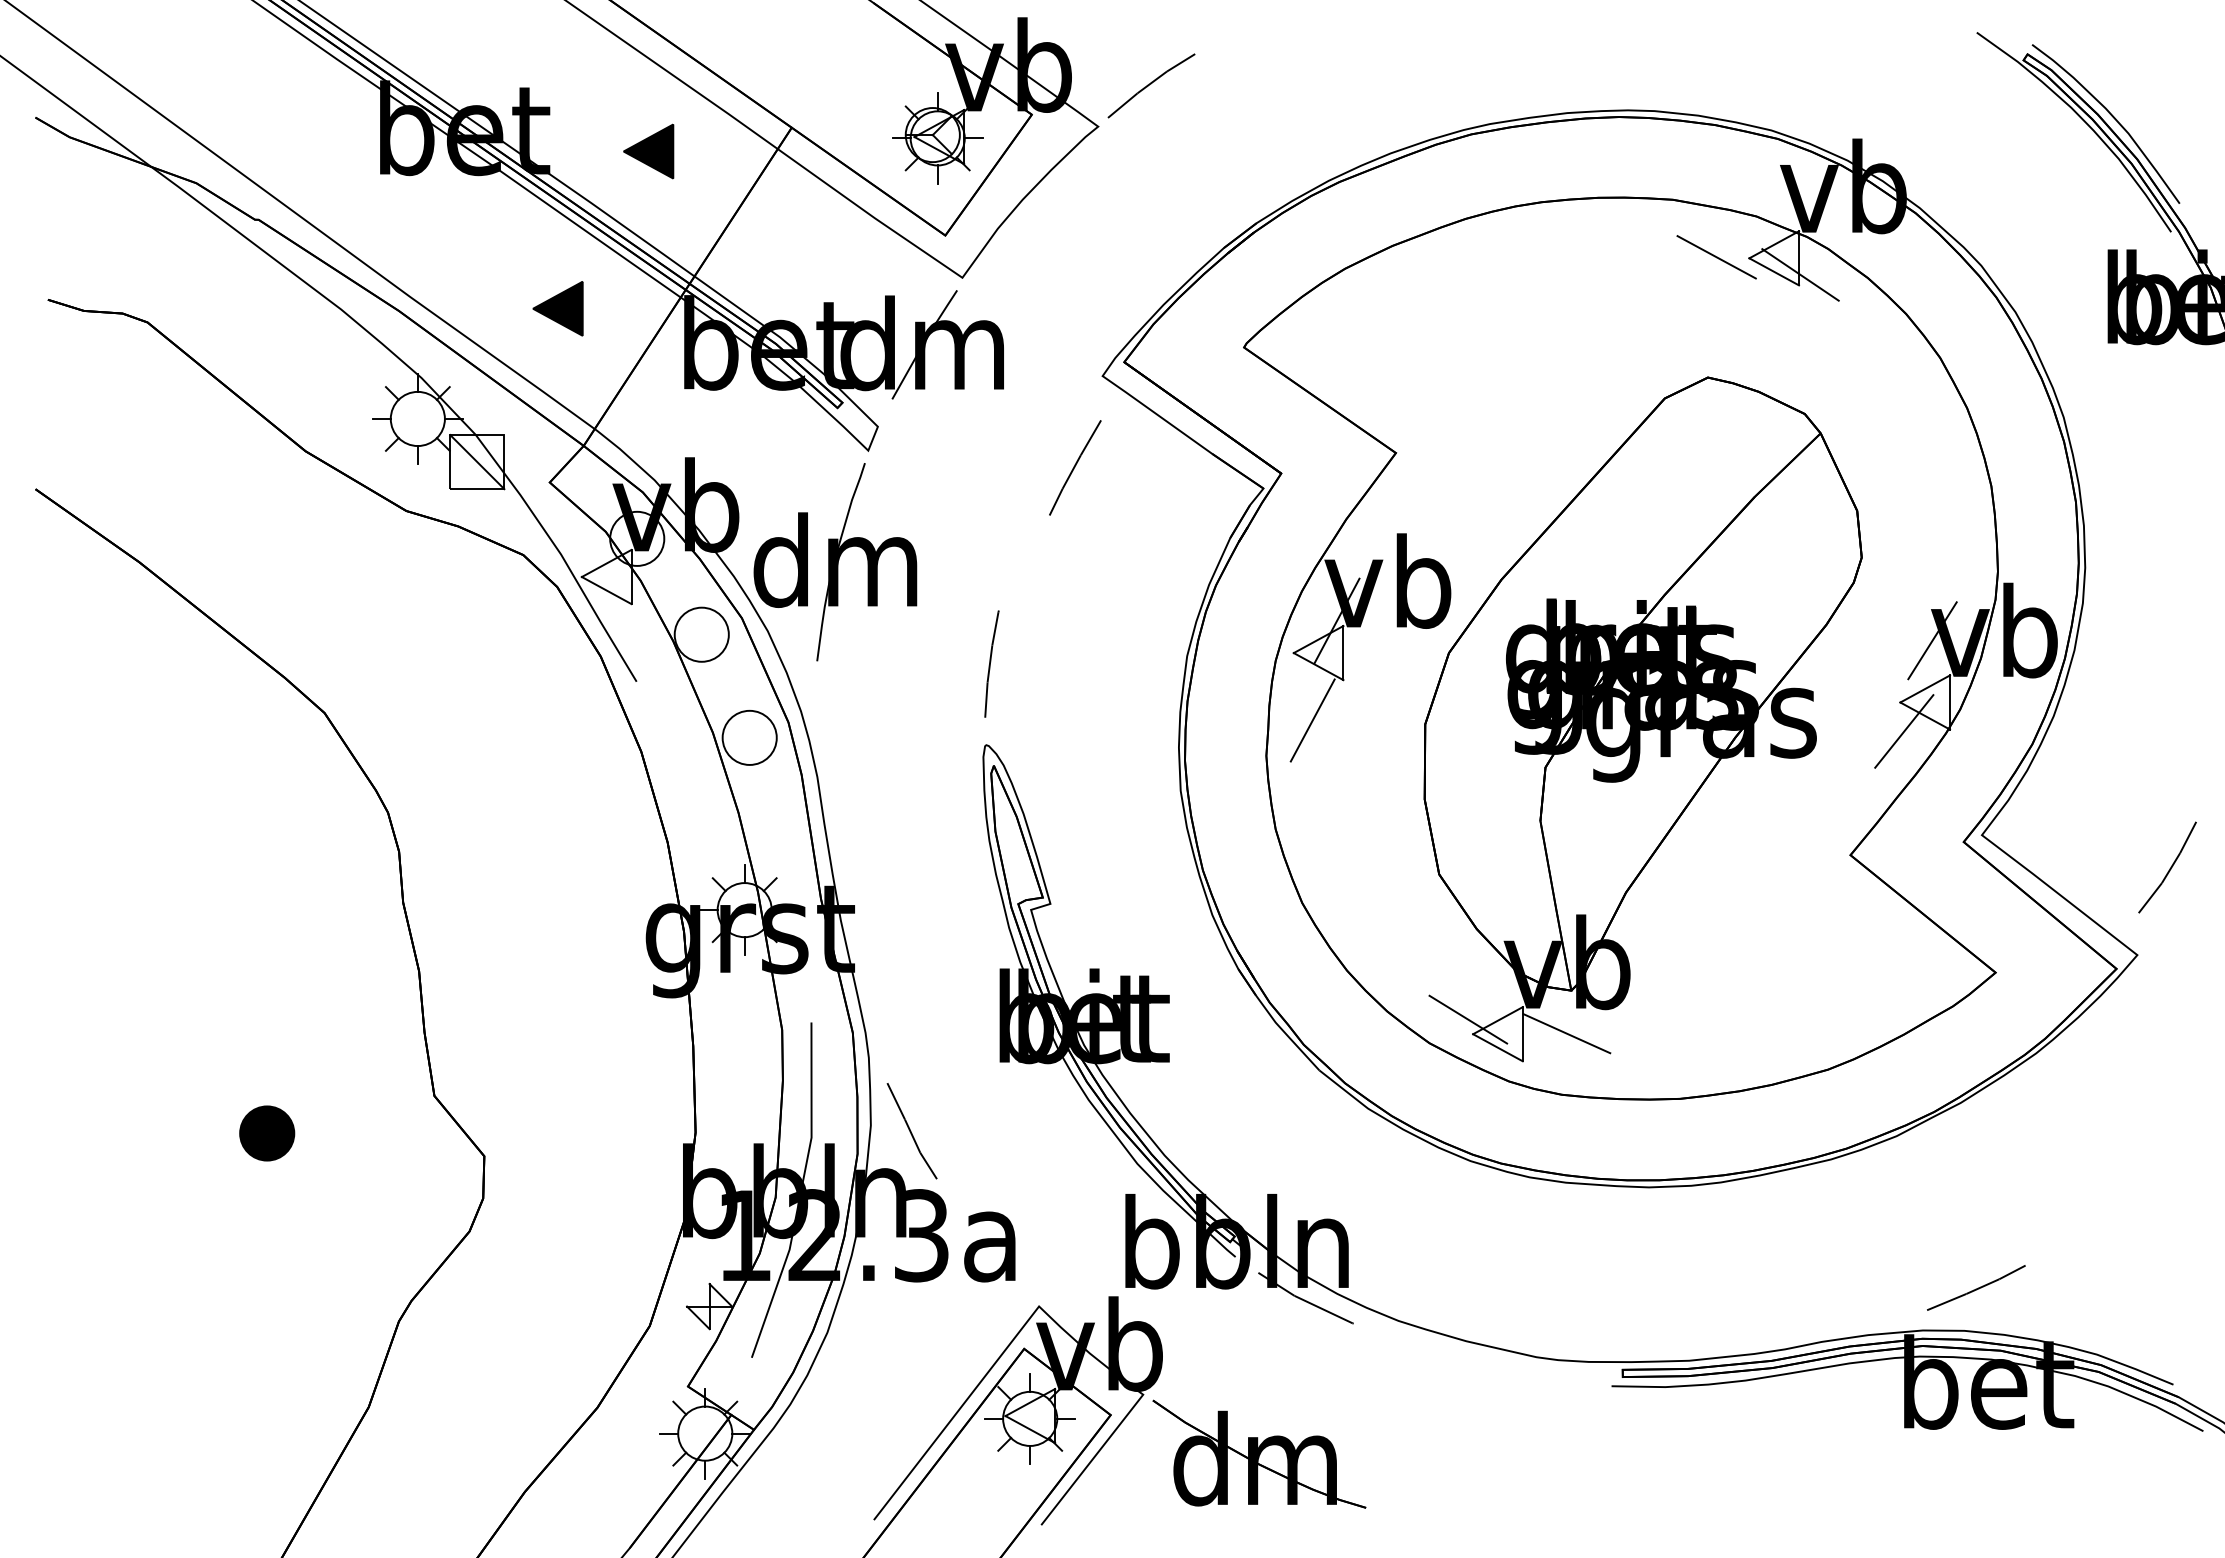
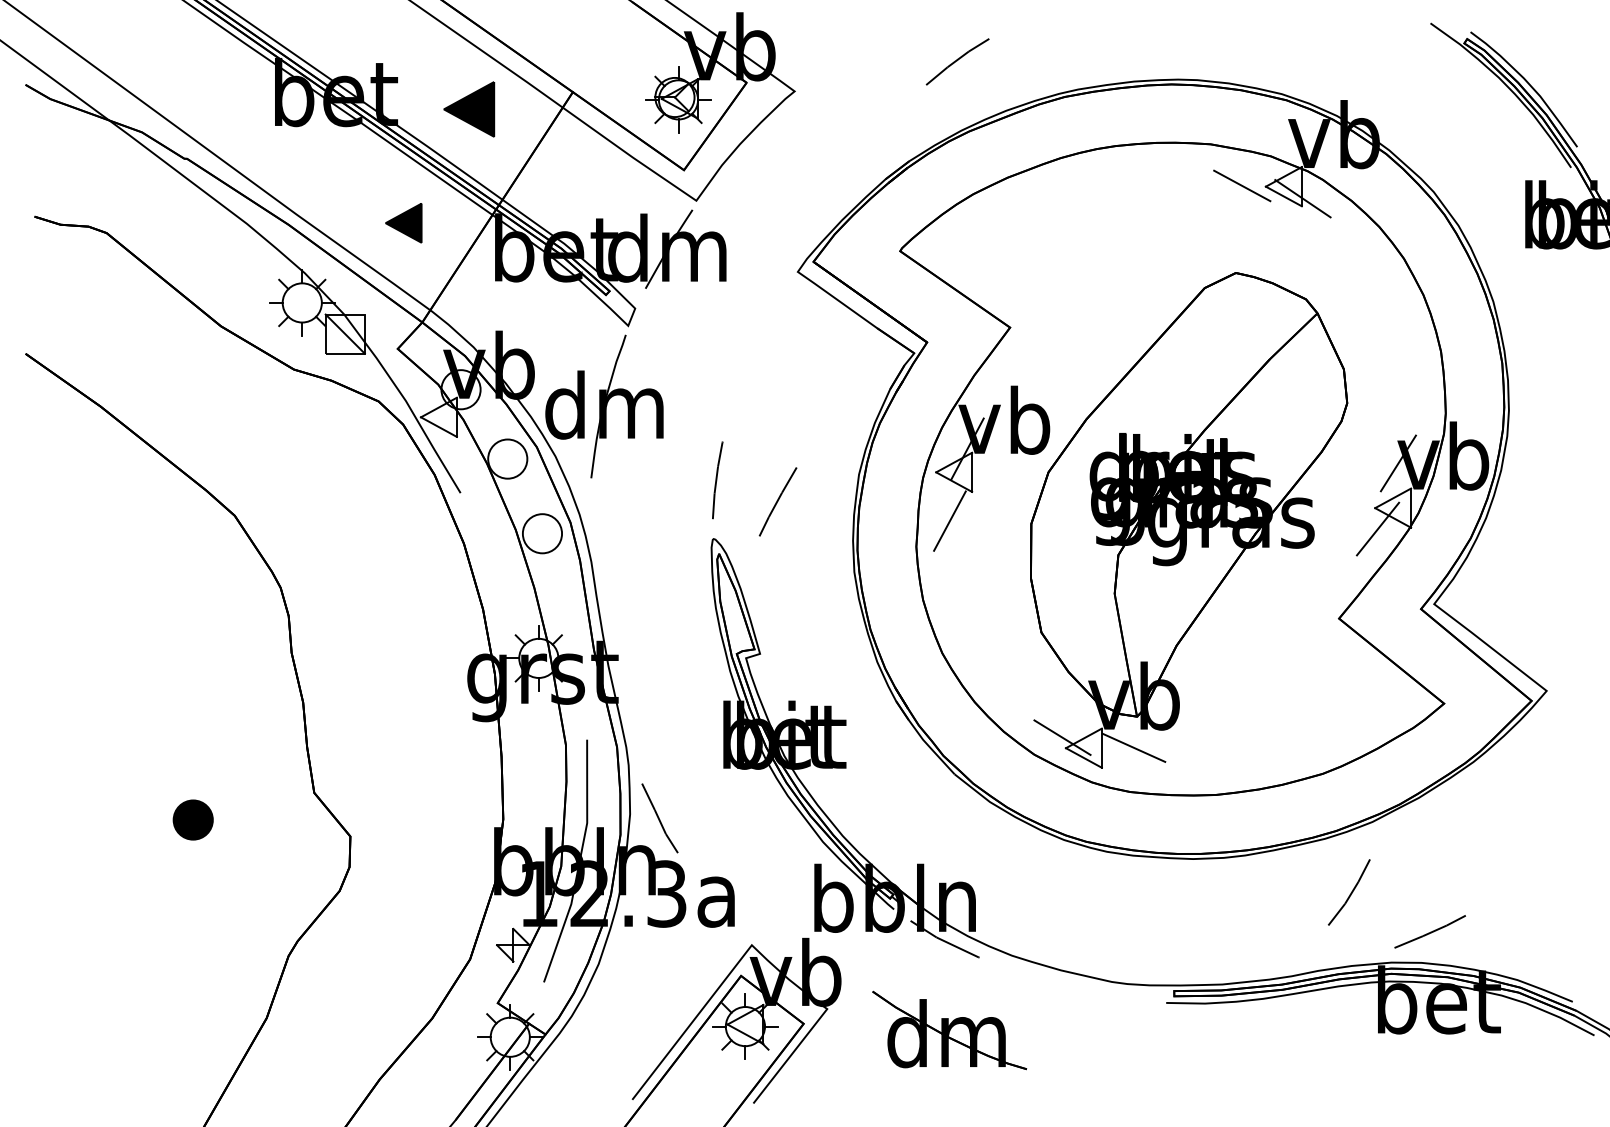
curve: (1151, 84) -> (957, 60), moved
part: (648, 151) -> (469, 109), size x1.4
curve: (1075, 467) -> (778, 501), moved
curve: (2169, 868) -> (1350, 893), moved
part: (1259, 1453) -> (949, 1029), moved

